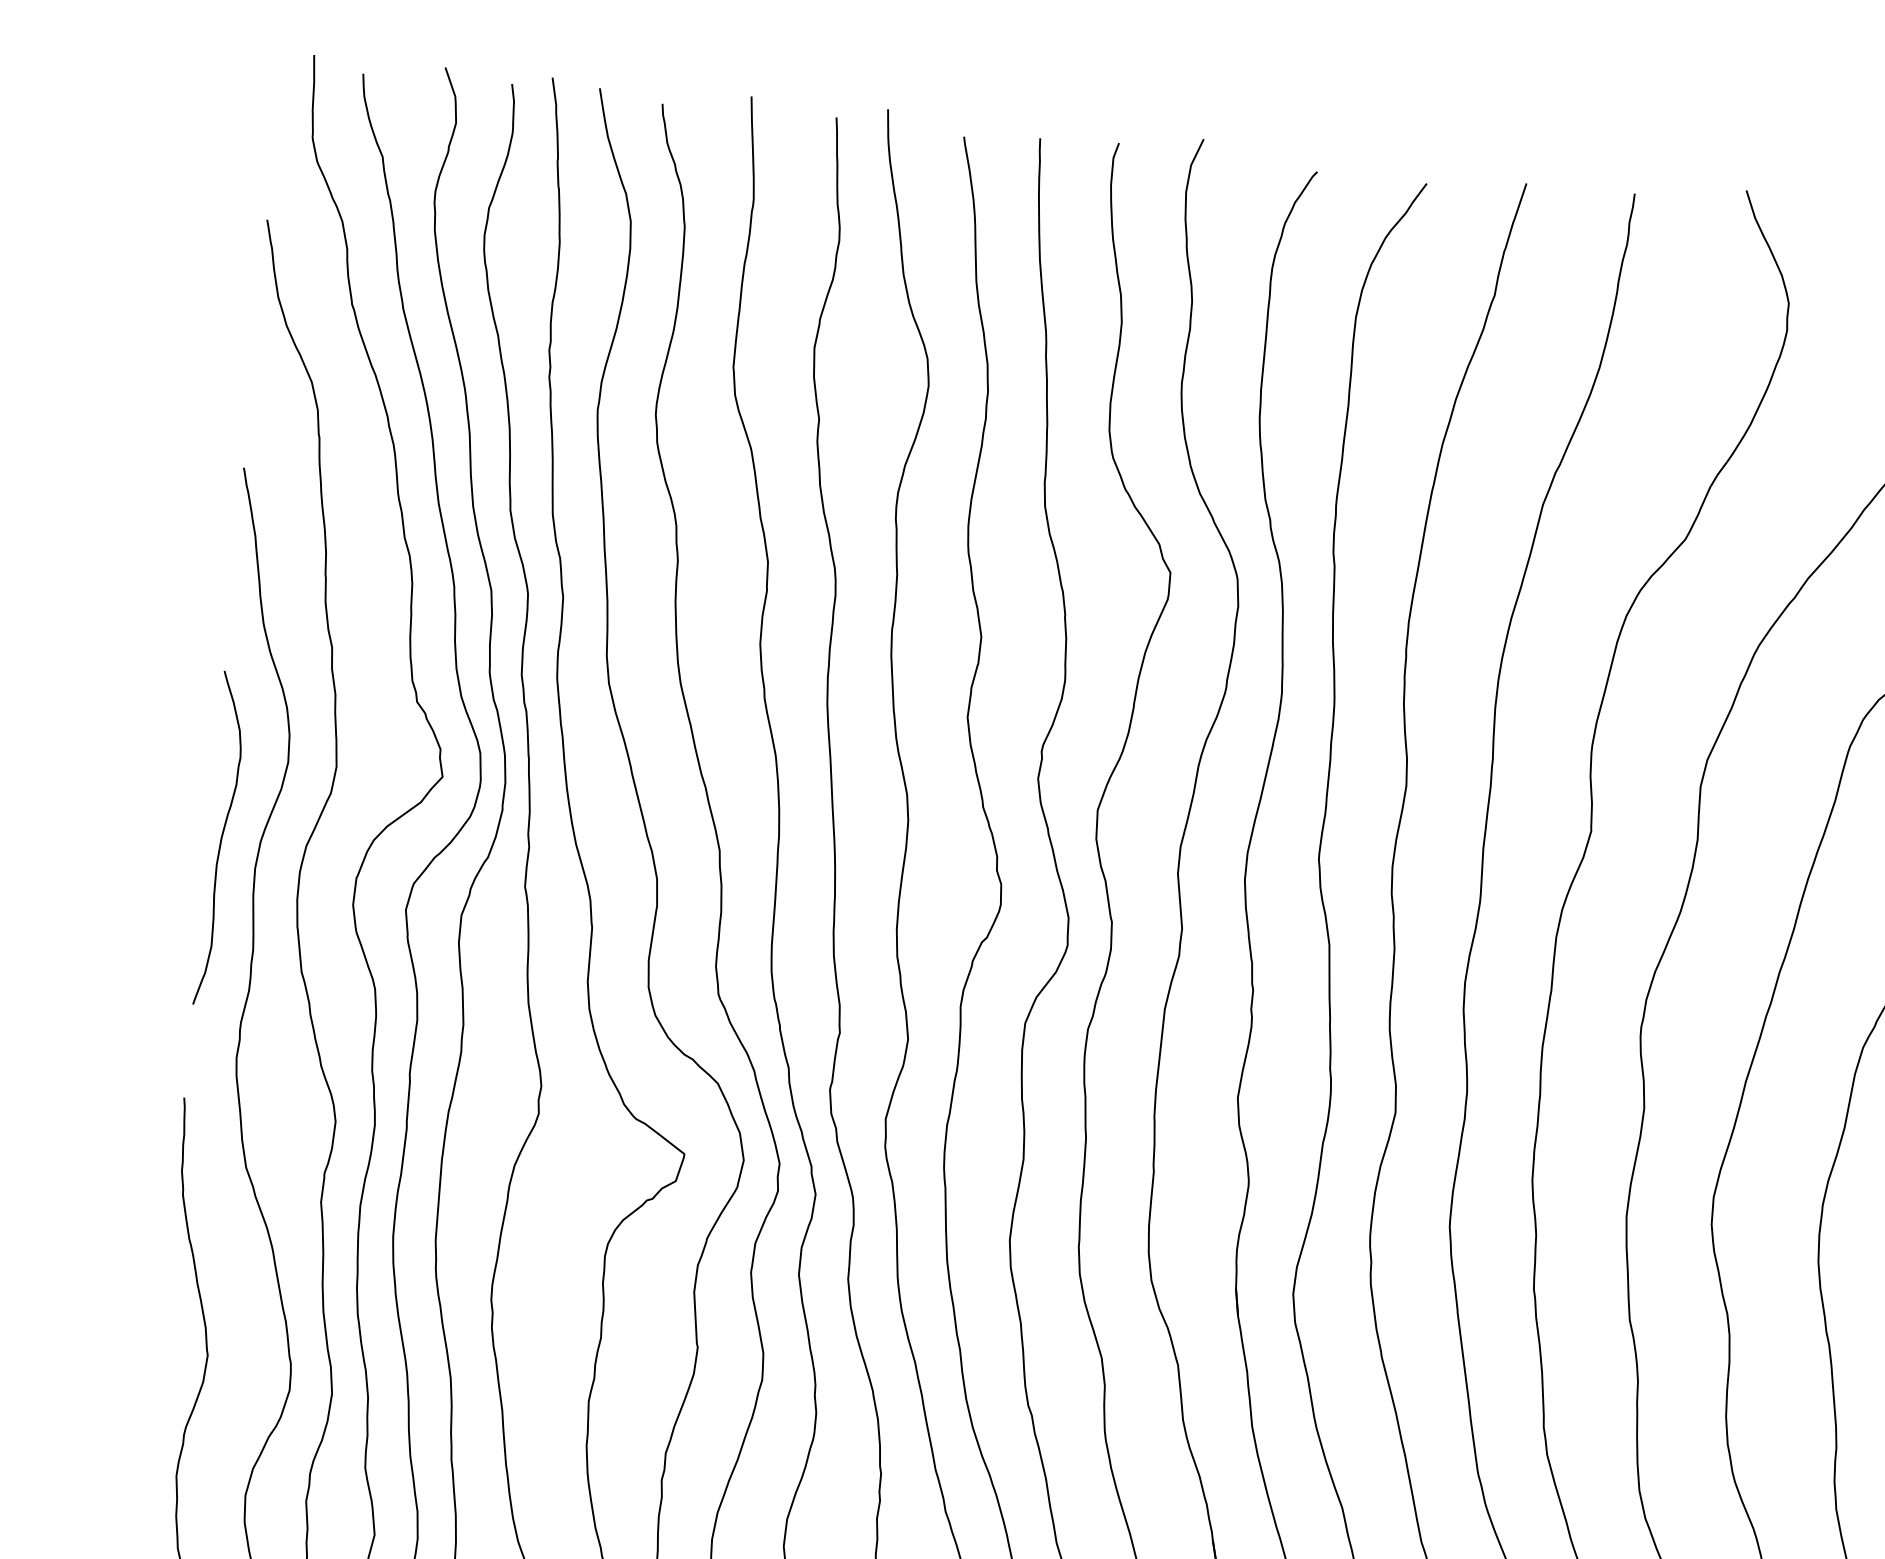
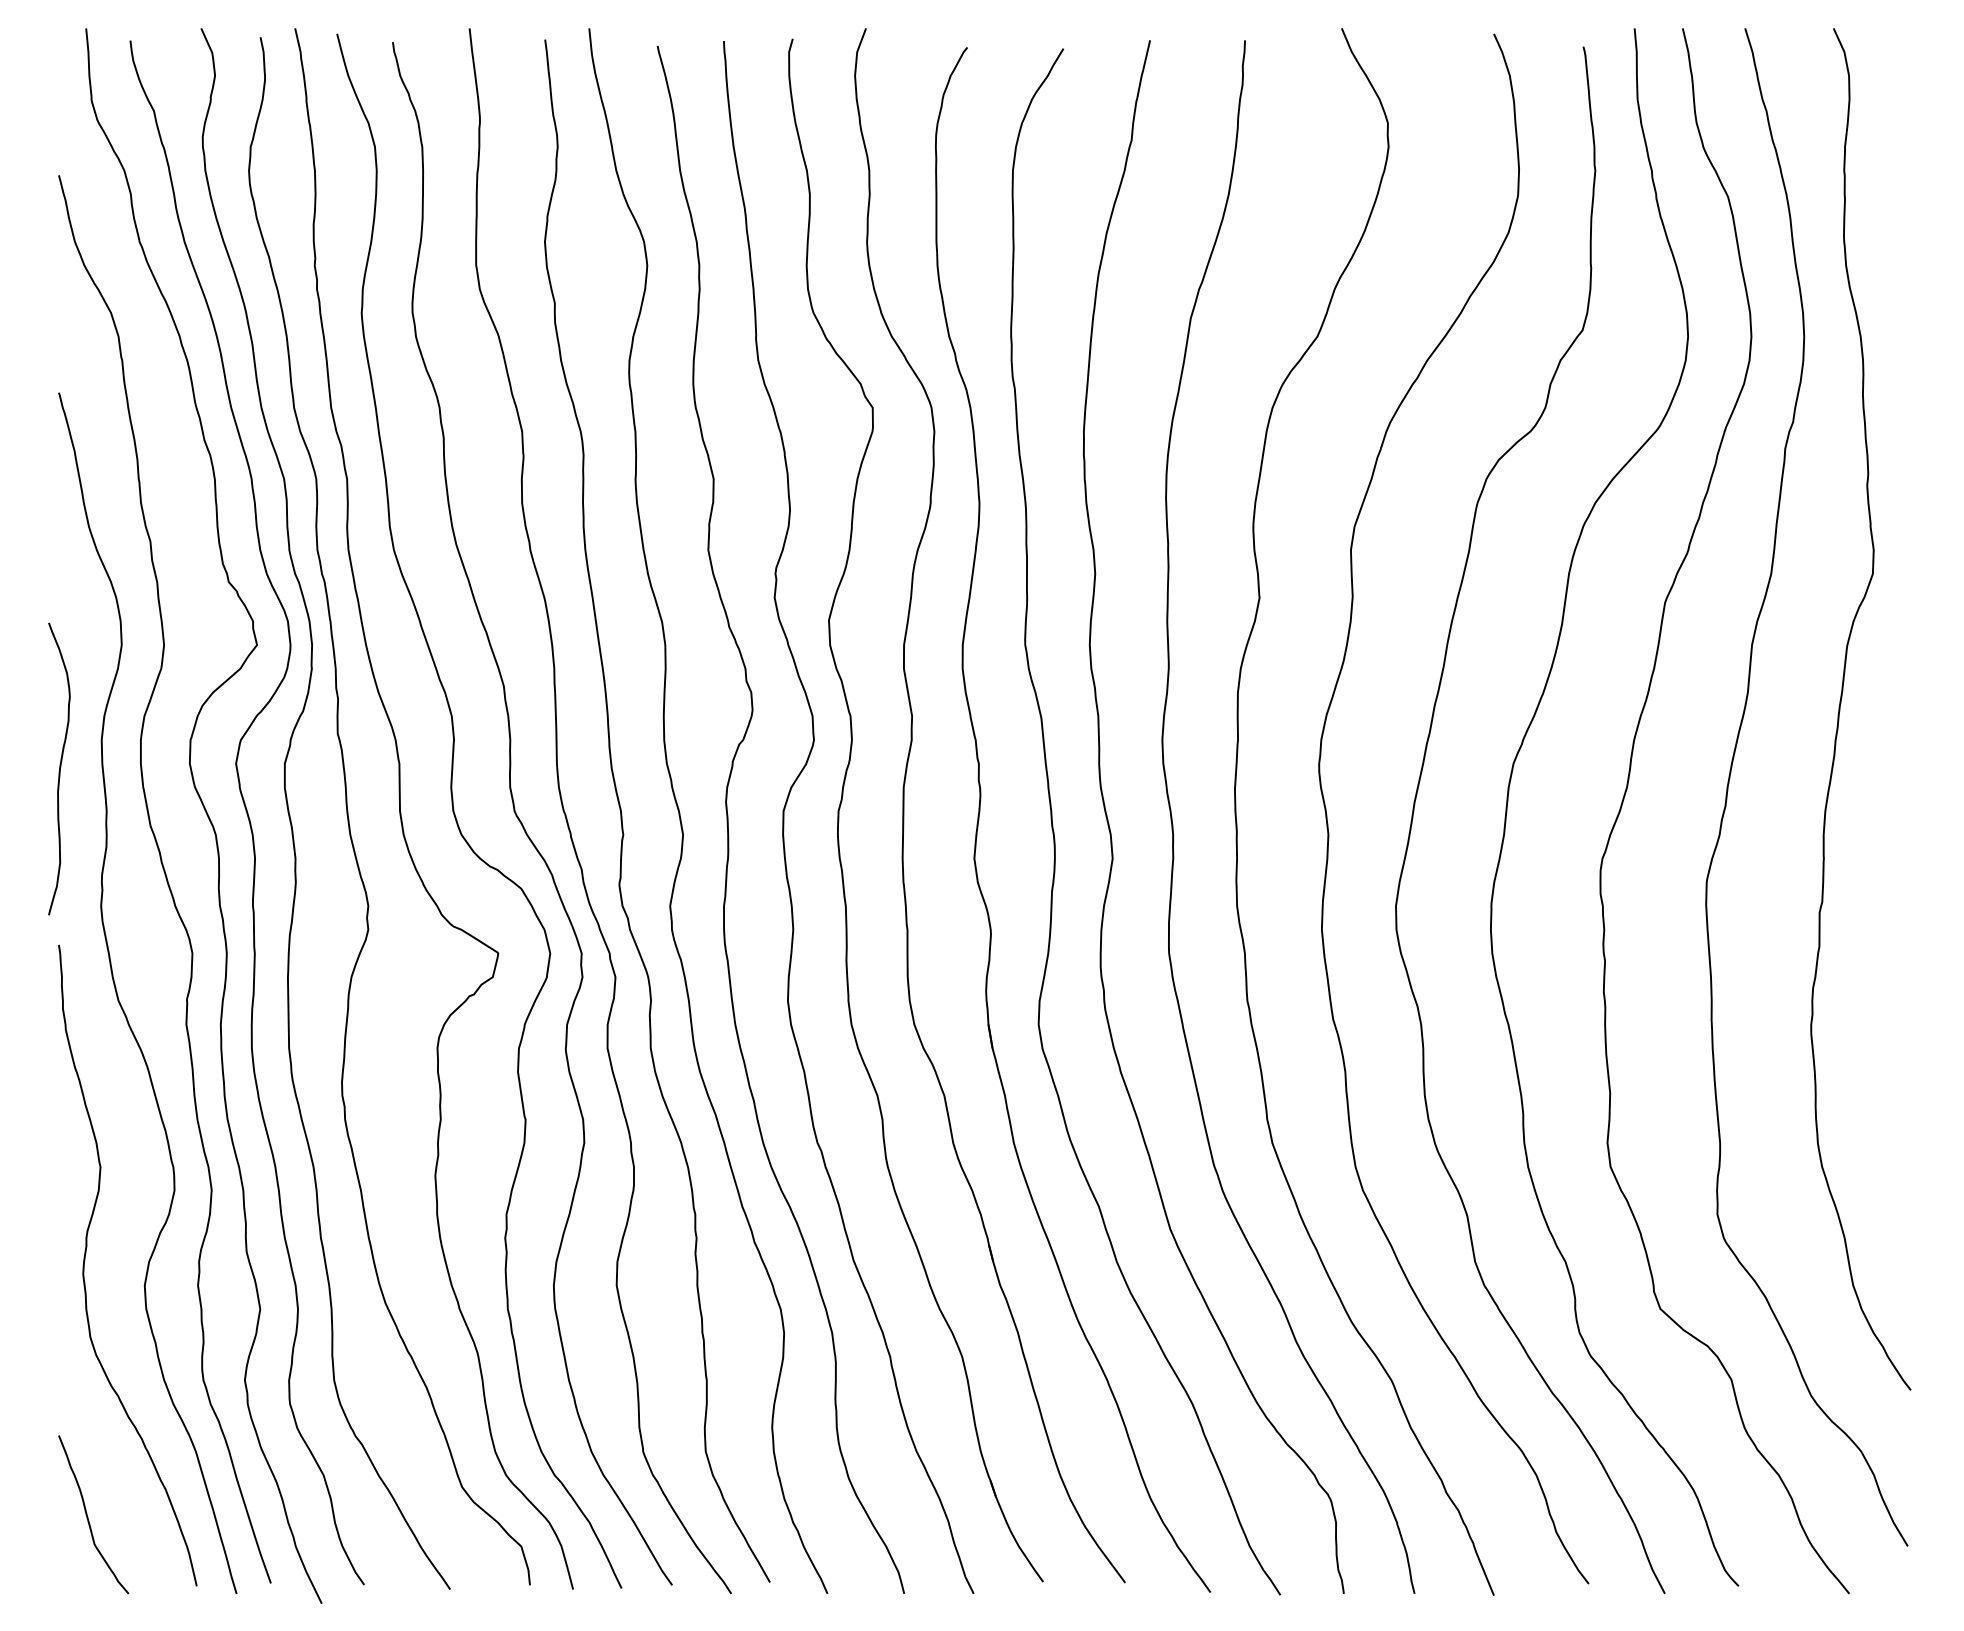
curve: (220, 838) -> (59, 768), moved

